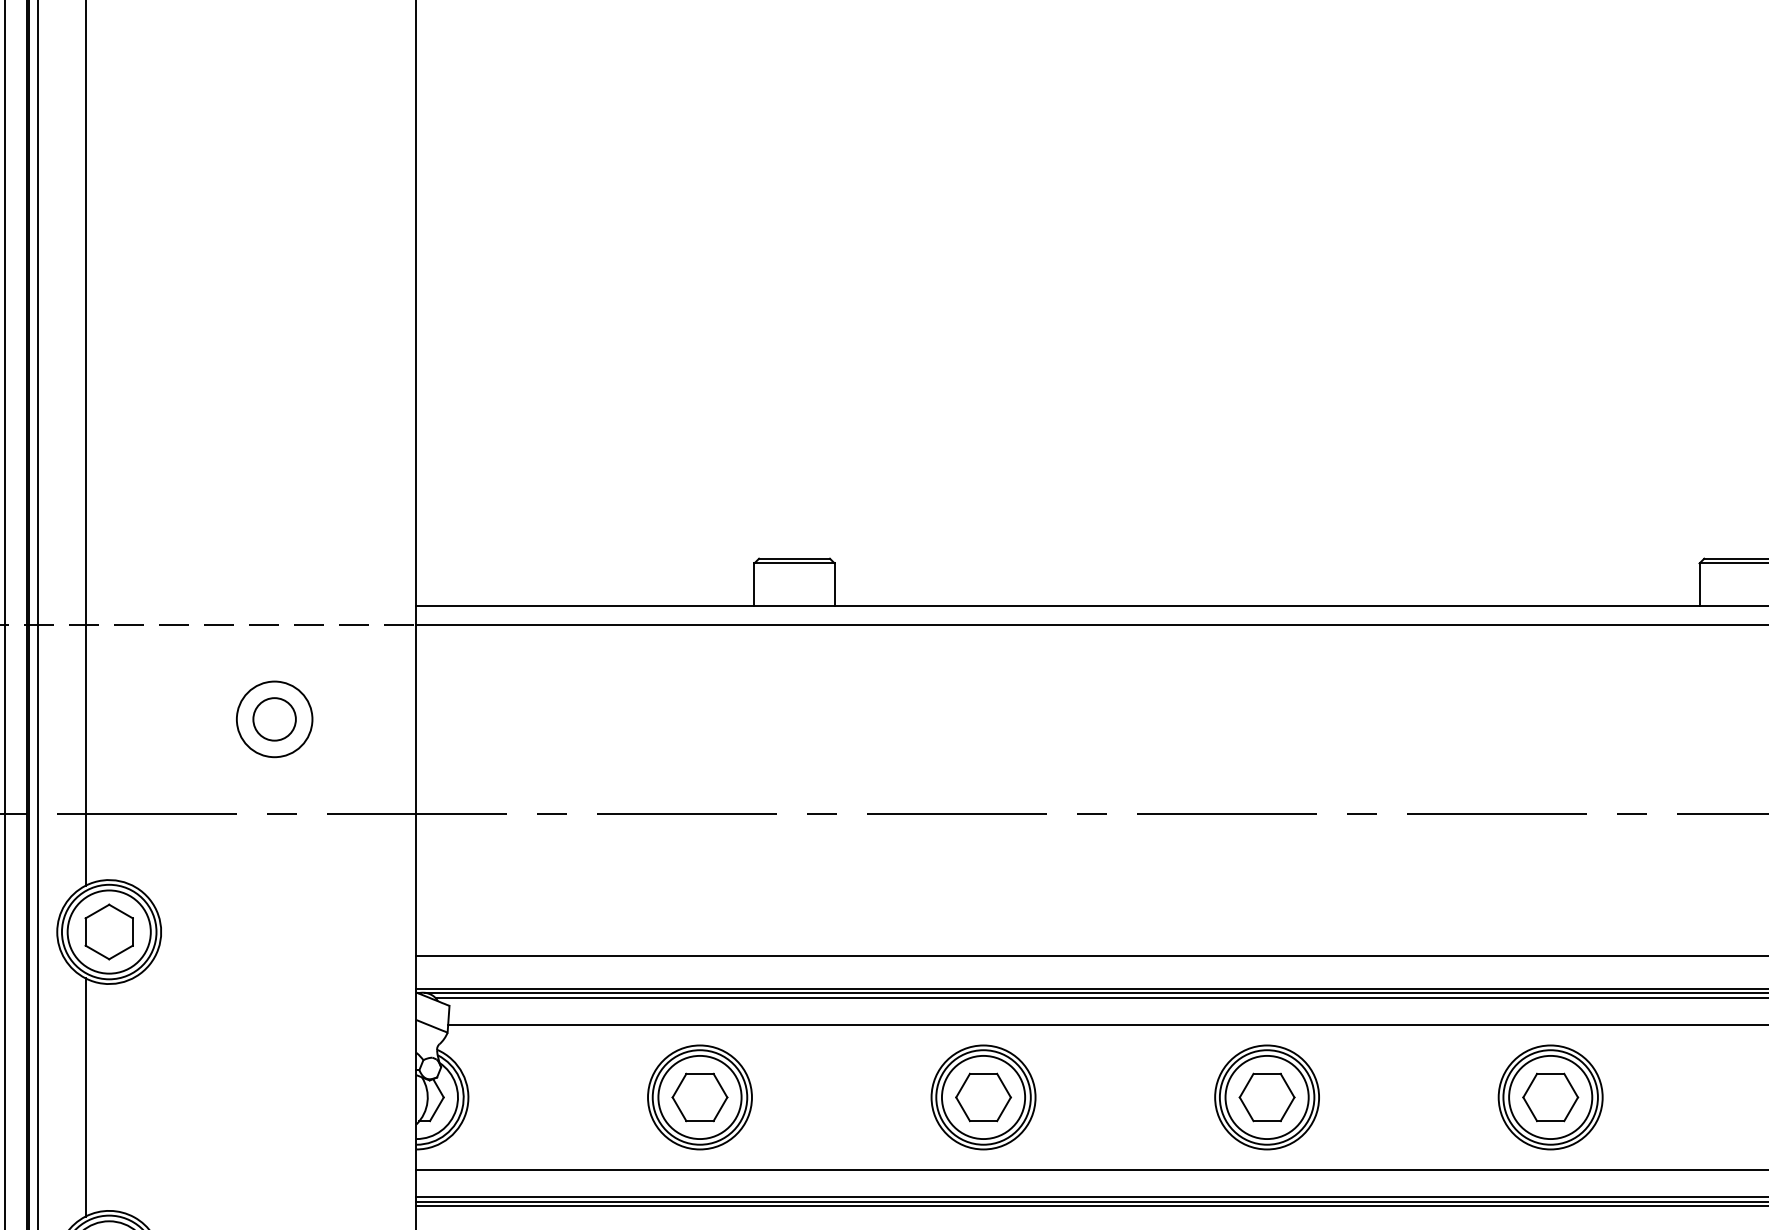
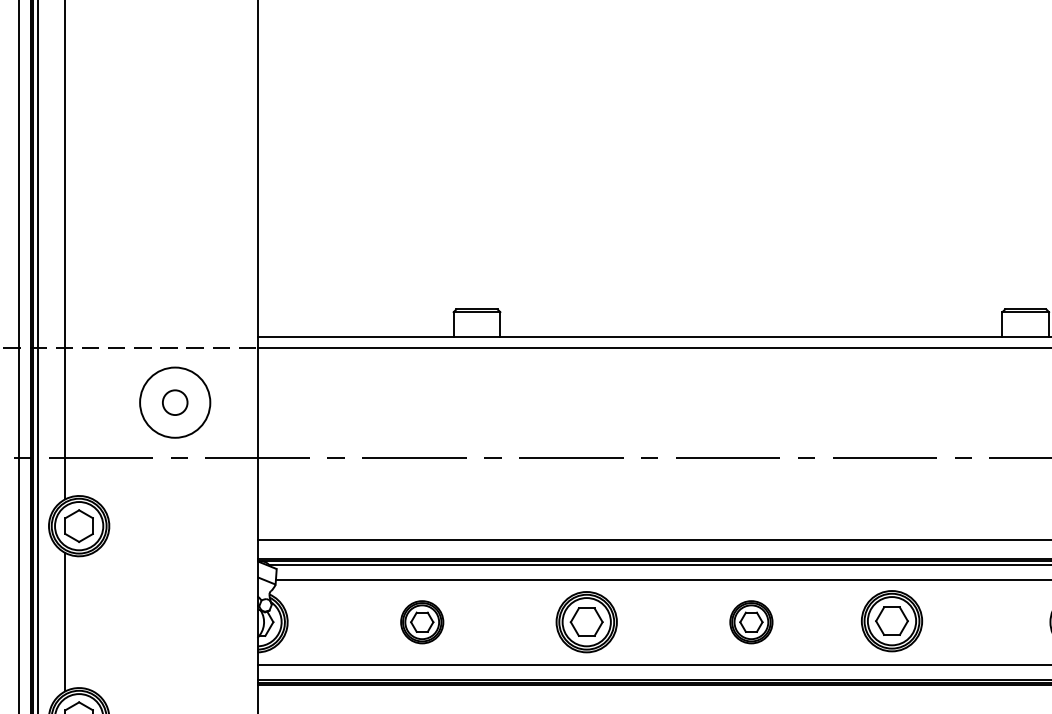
circle: (275, 719) -> (175, 402), size x1.6
part: (700, 1098) -> (422, 622), size x0.7
part: (1267, 1098) -> (751, 622), size x0.7
part: (1551, 1098) -> (892, 621), moved

